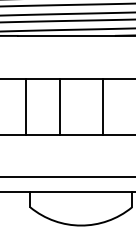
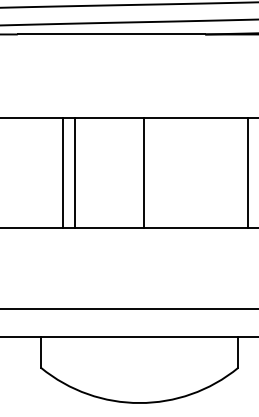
line: (25, 106) -> (62, 171), moved
line: (59, 106) -> (74, 171), moved
line: (102, 106) -> (144, 171), moved

